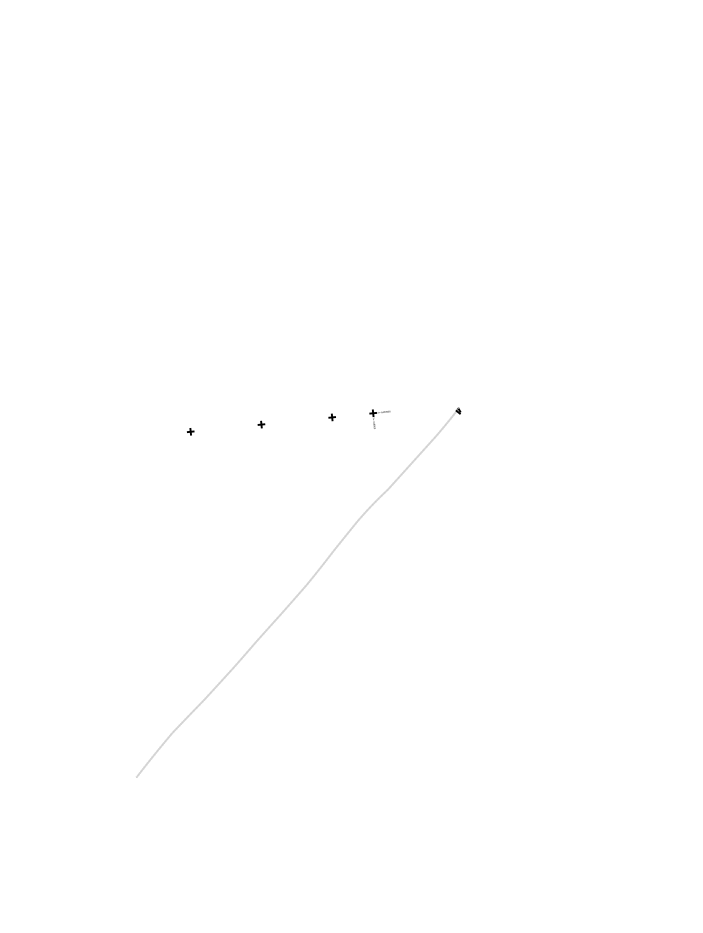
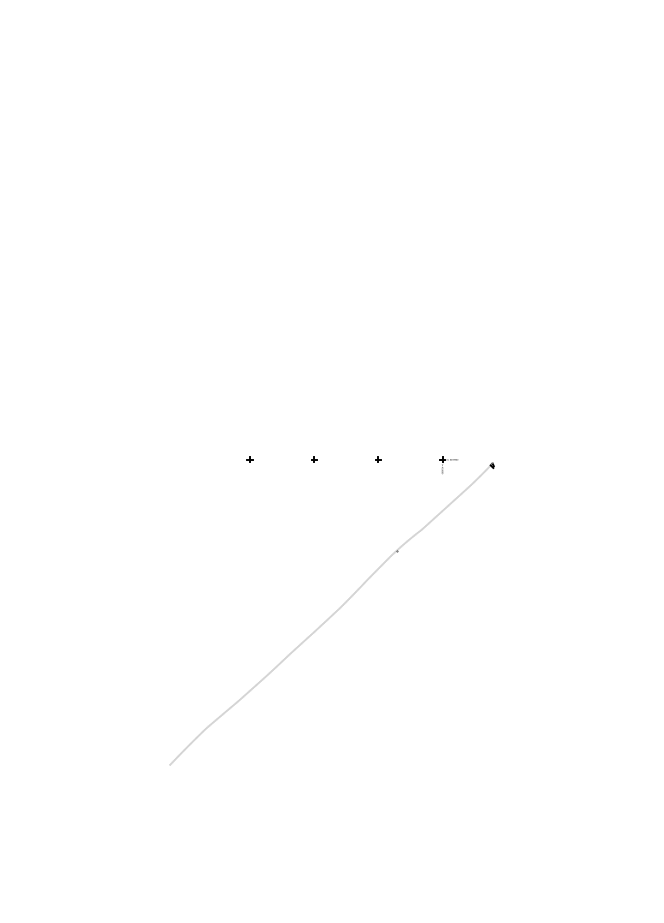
part: (380, 418) -> (448, 465), moved

